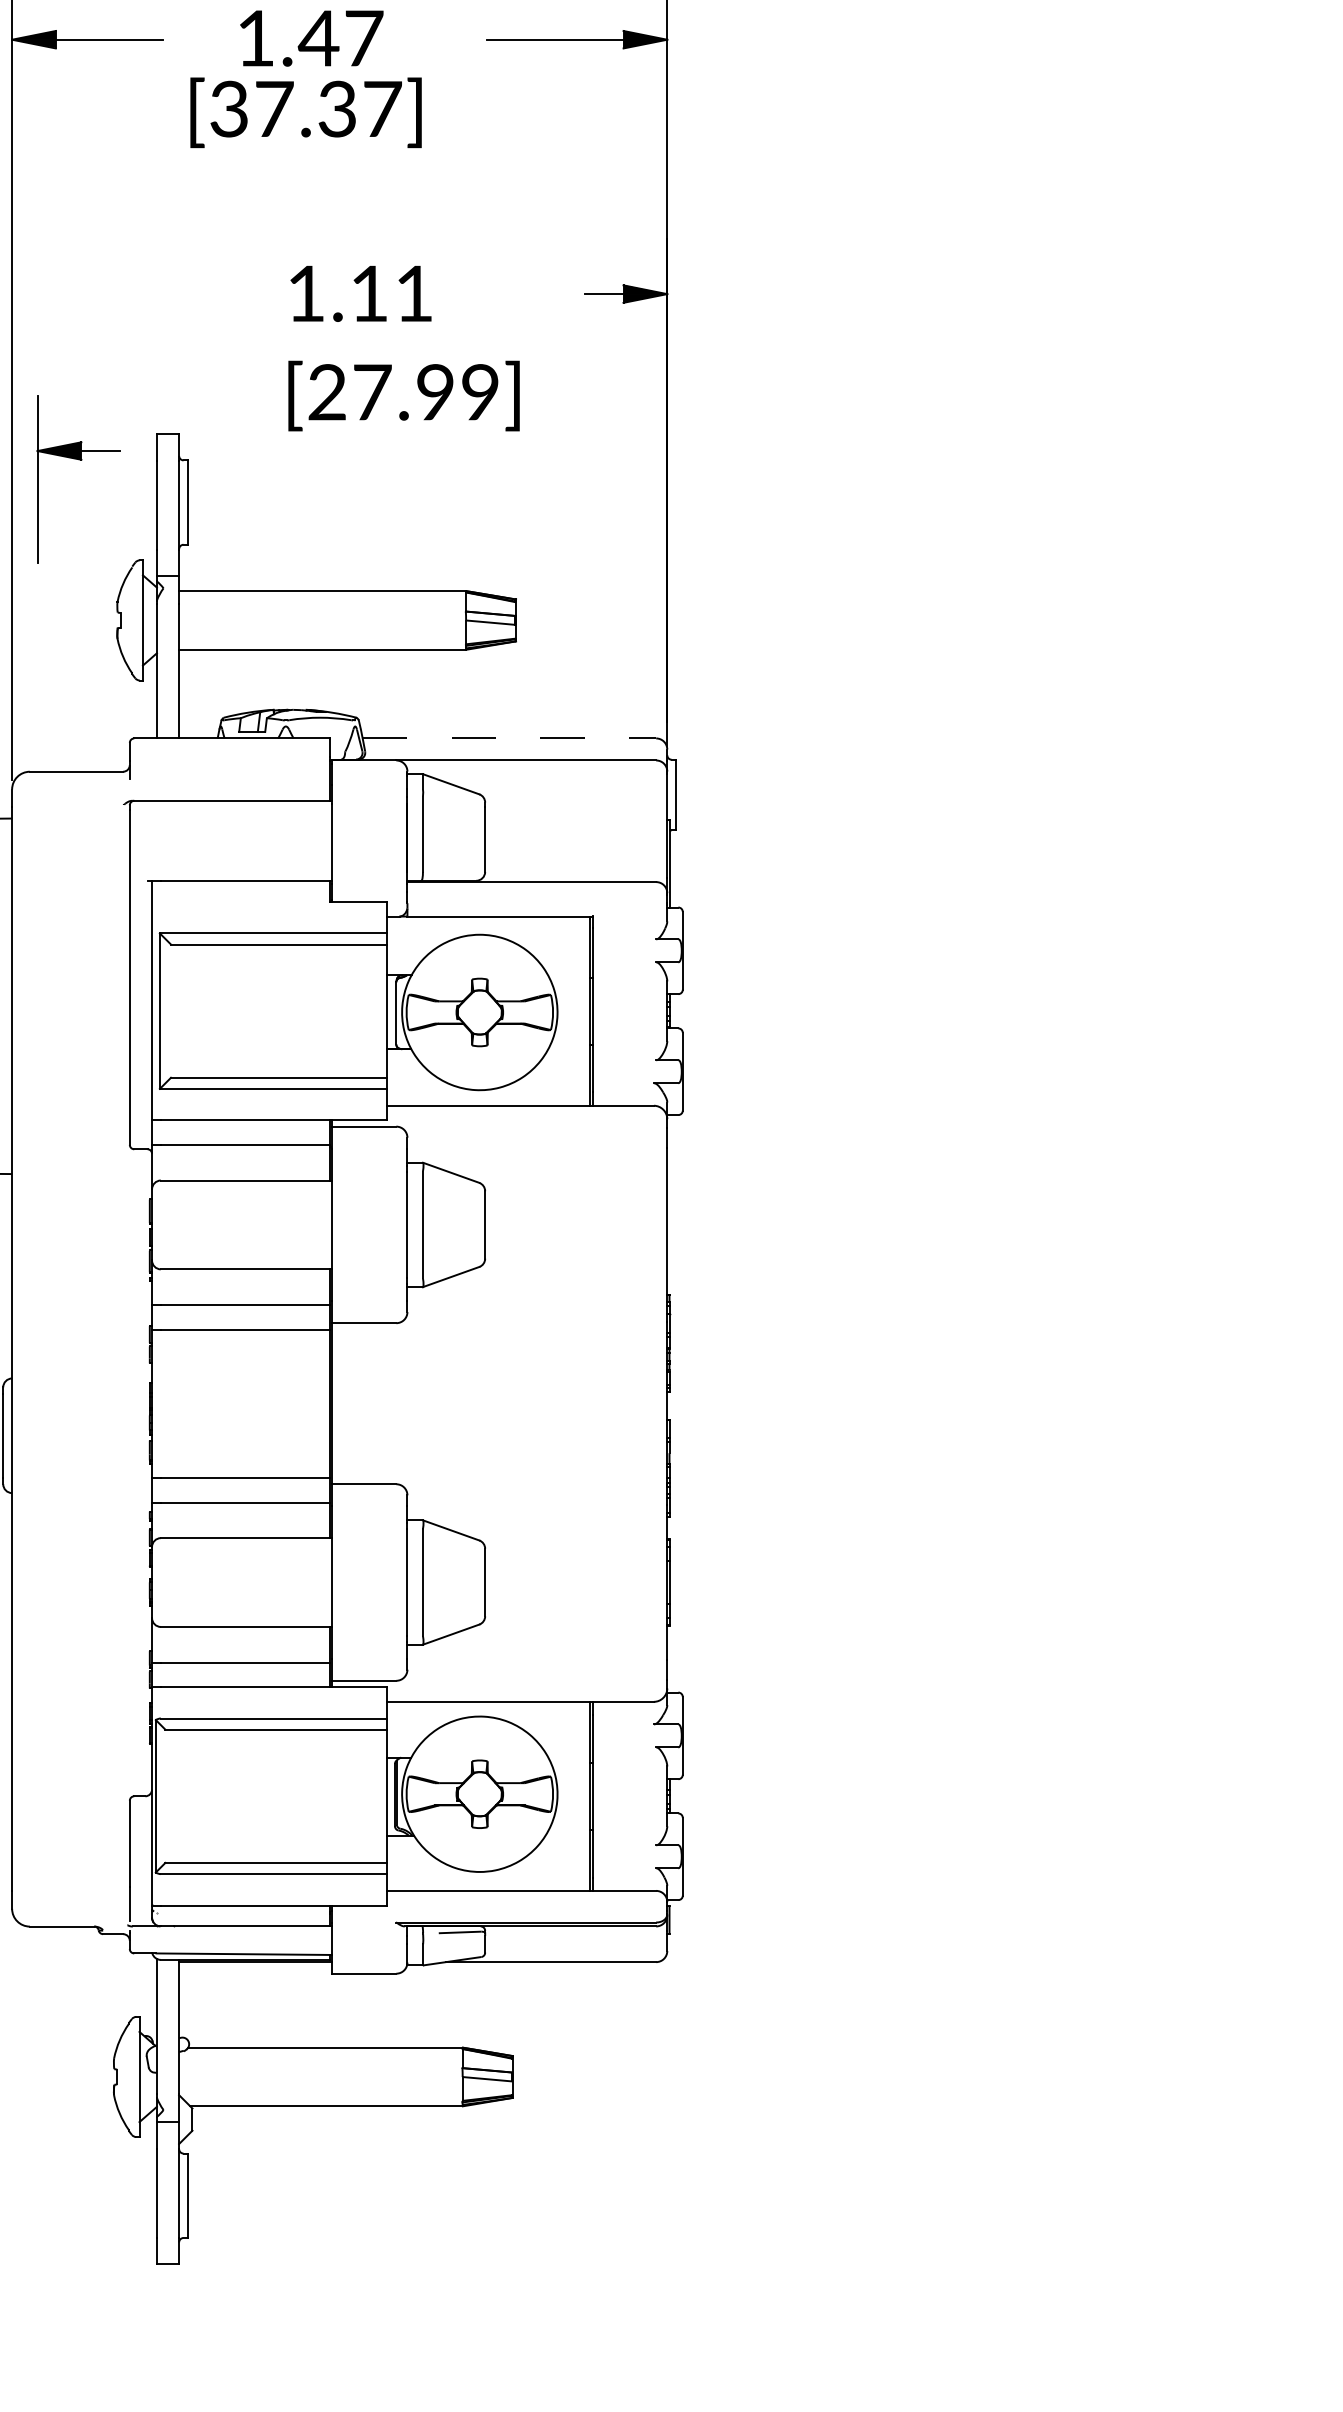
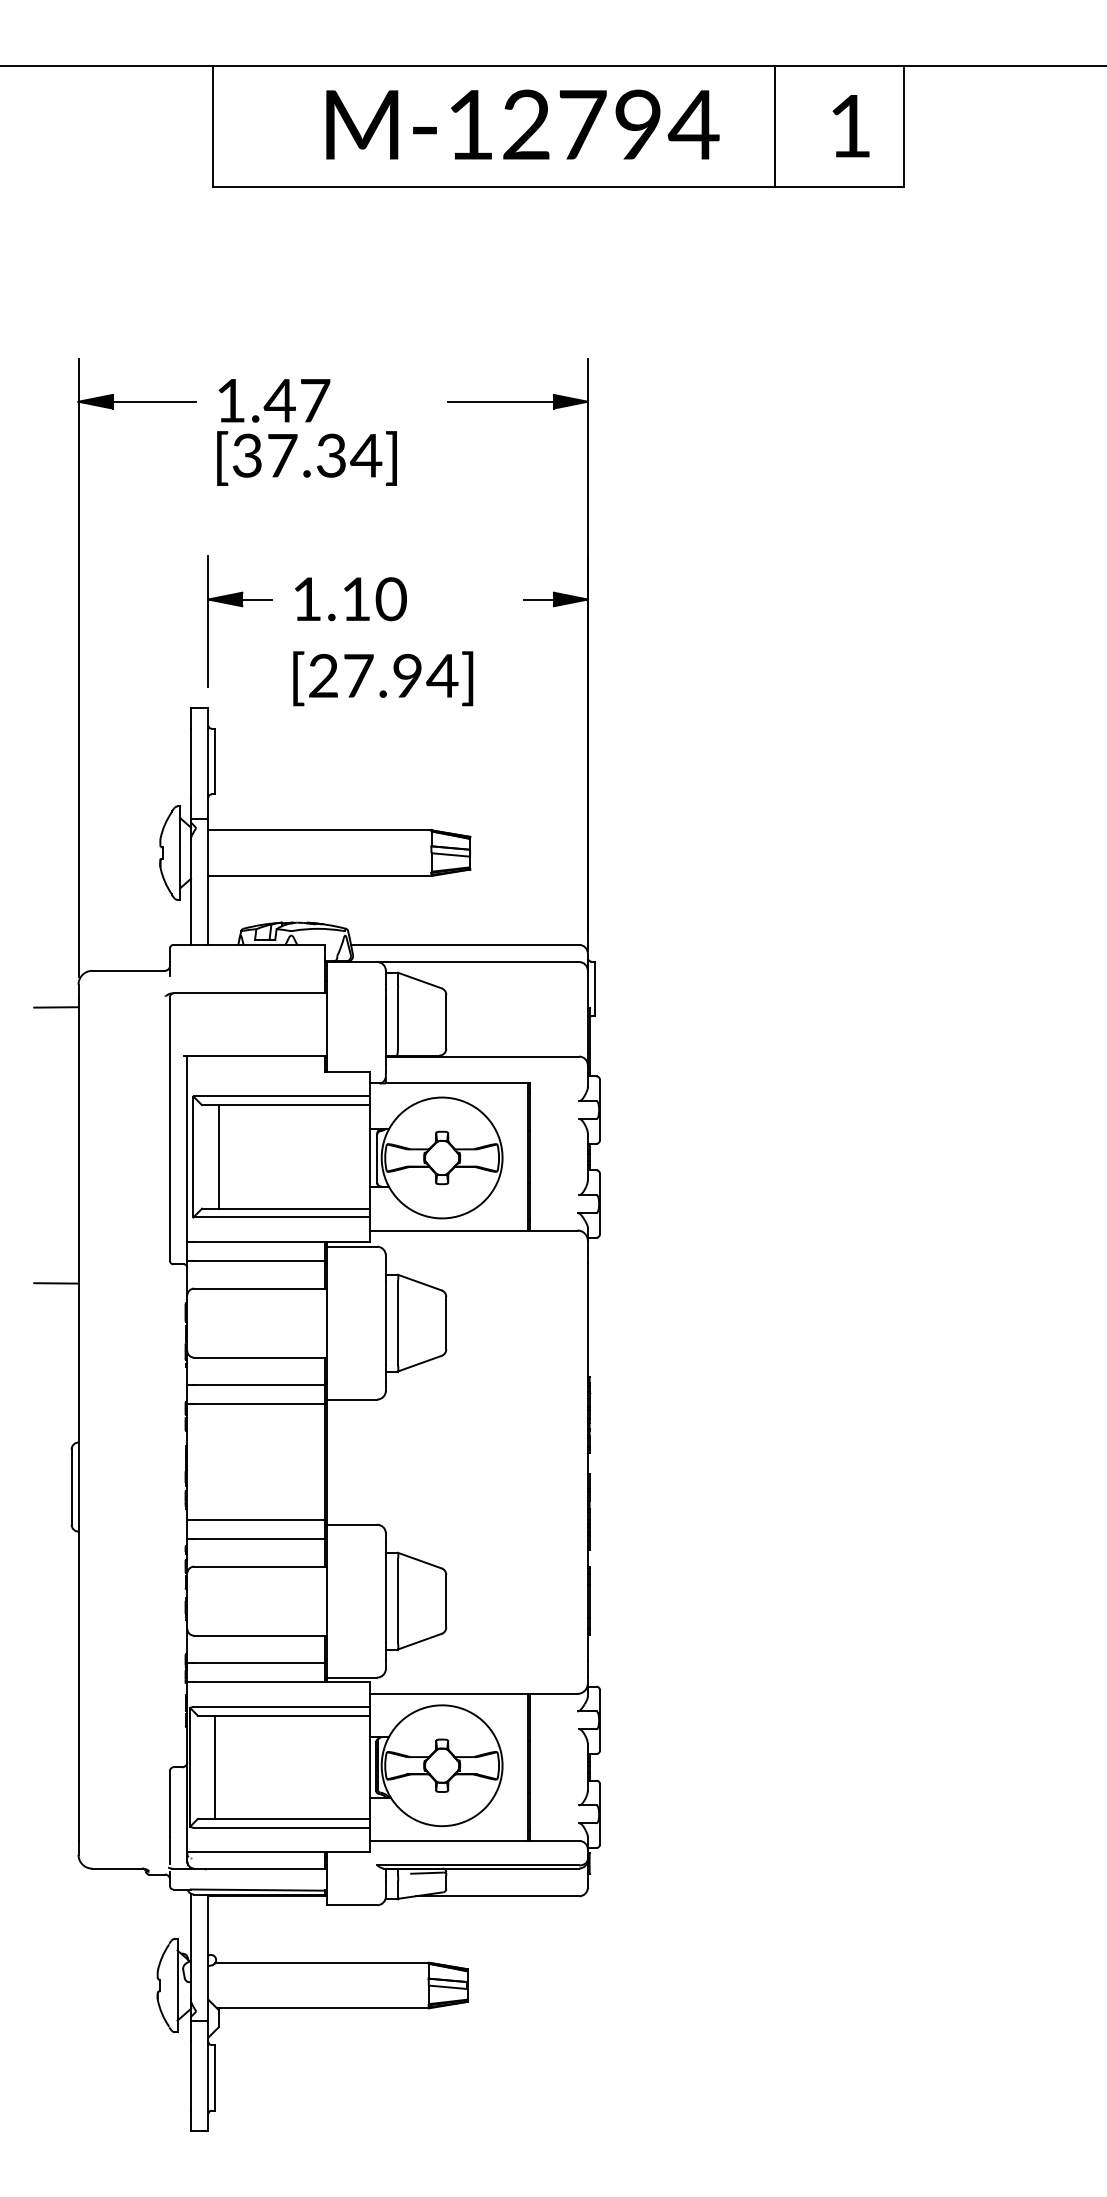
text: (311, 38) -> (274, 400), moved
text: (382, 108) -> (366, 455), [37.37] -> [37.34]
text: (413, 294) -> (390, 599), 1.11 -> 1.10
text: (480, 391) -> (442, 675), [27.99] -> [27.94]
part: (81, 461) -> (242, 607), moved
line: (509, 737) -> (465, 944), dashed -> solid
line: (193, 1010) -> (219, 1156), added
line: (187, 1796) -> (214, 1767), added

